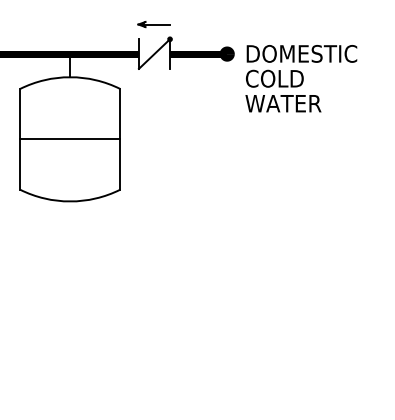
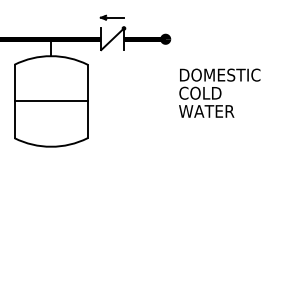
text: (301, 77) -> (219, 92), moved

